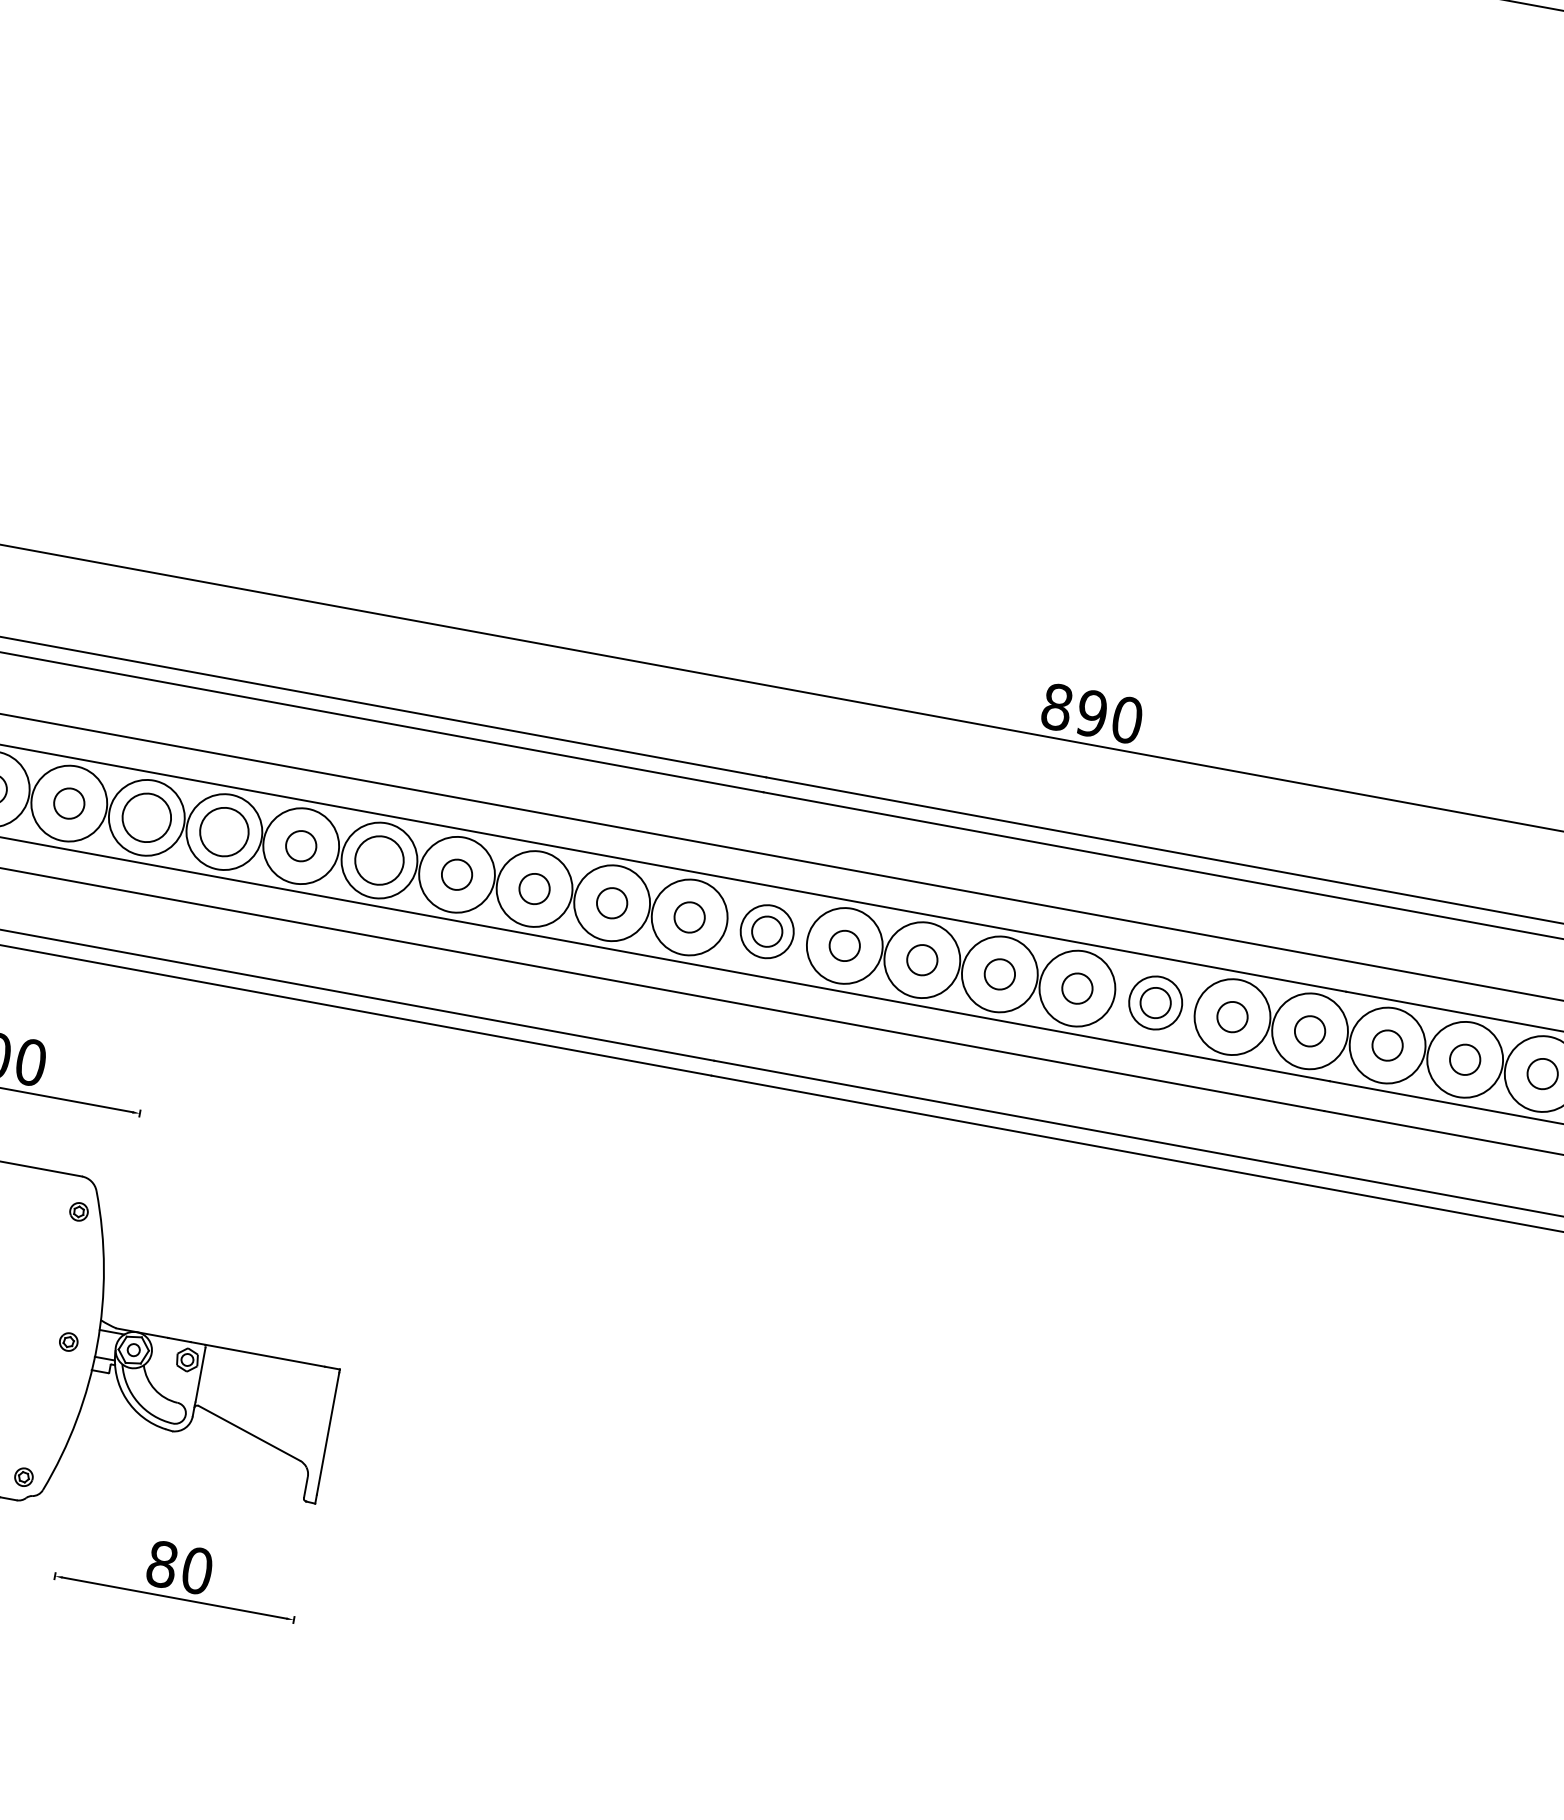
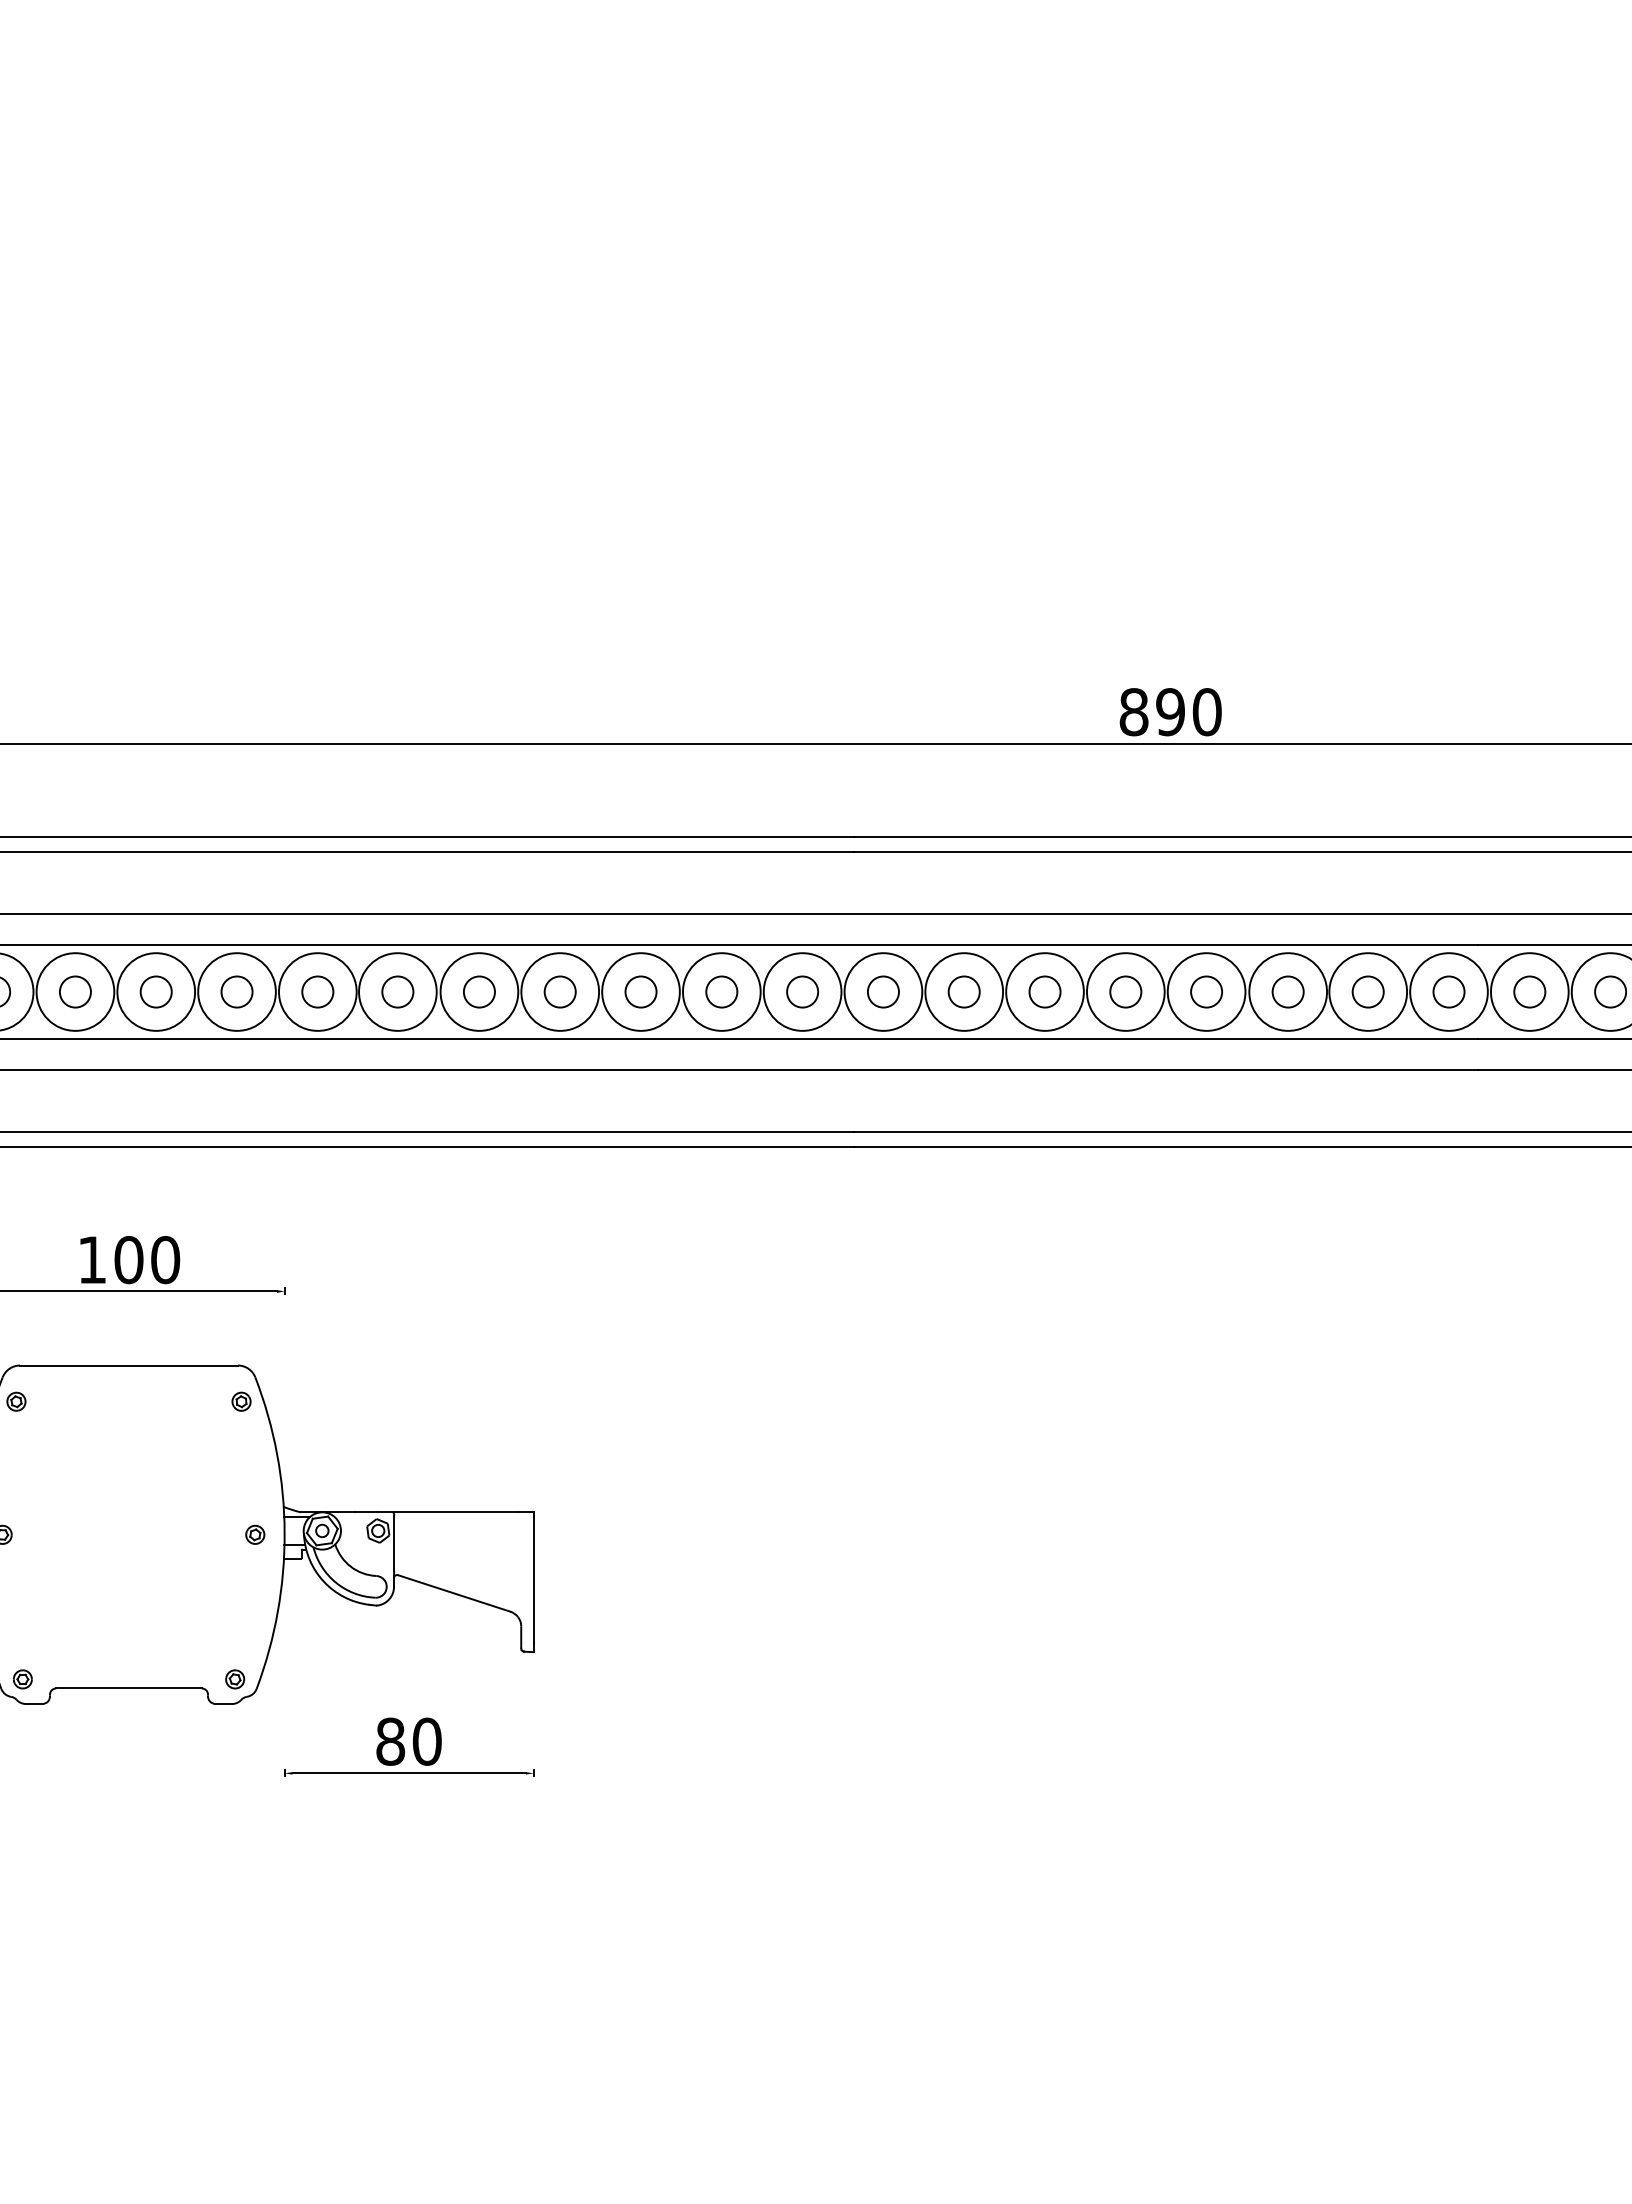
circle: (146, 817) -> (236, 991), size x0.62
circle: (224, 831) -> (317, 991), size x0.62
circle: (378, 859) -> (478, 991), size x0.62
circle: (767, 931) -> (883, 991), size x1.43
circle: (1156, 1002) -> (1288, 991), size x1.43

